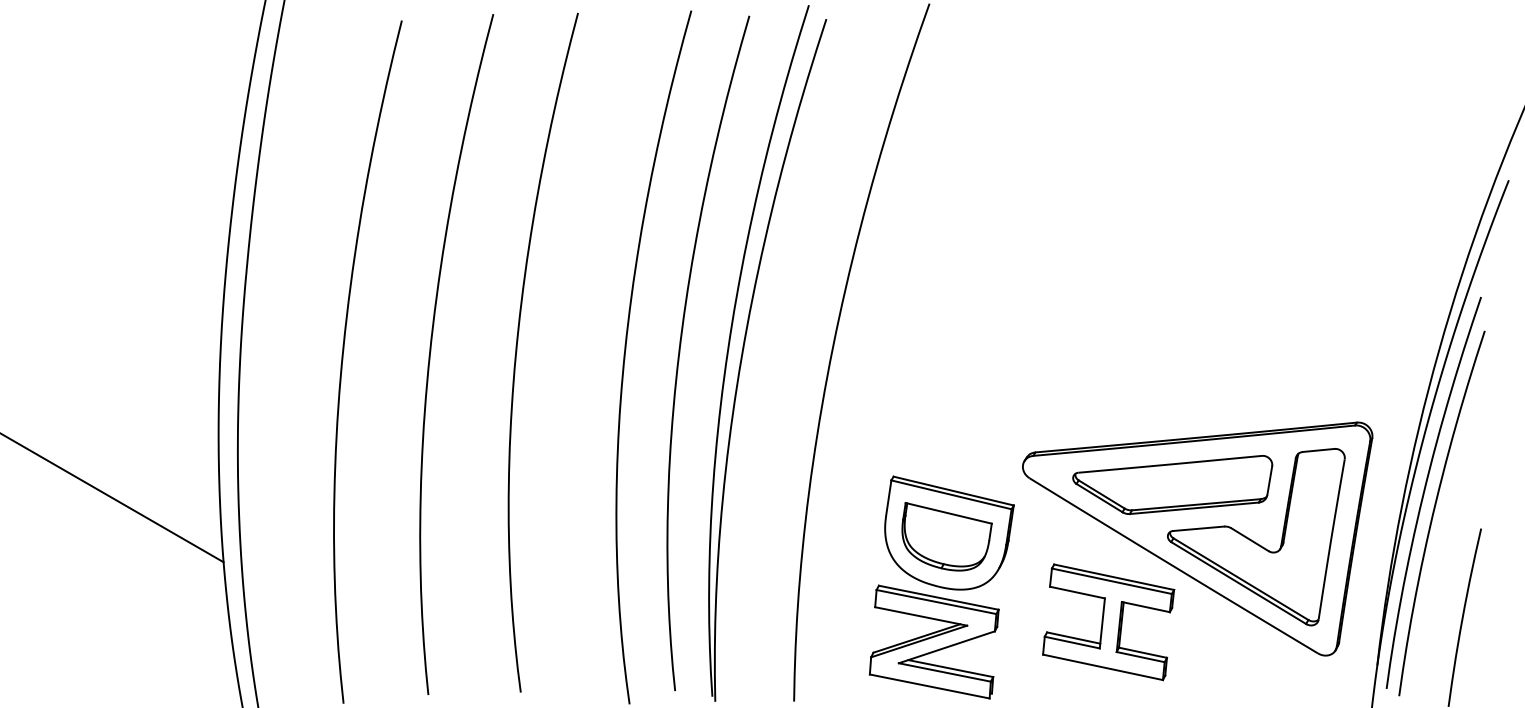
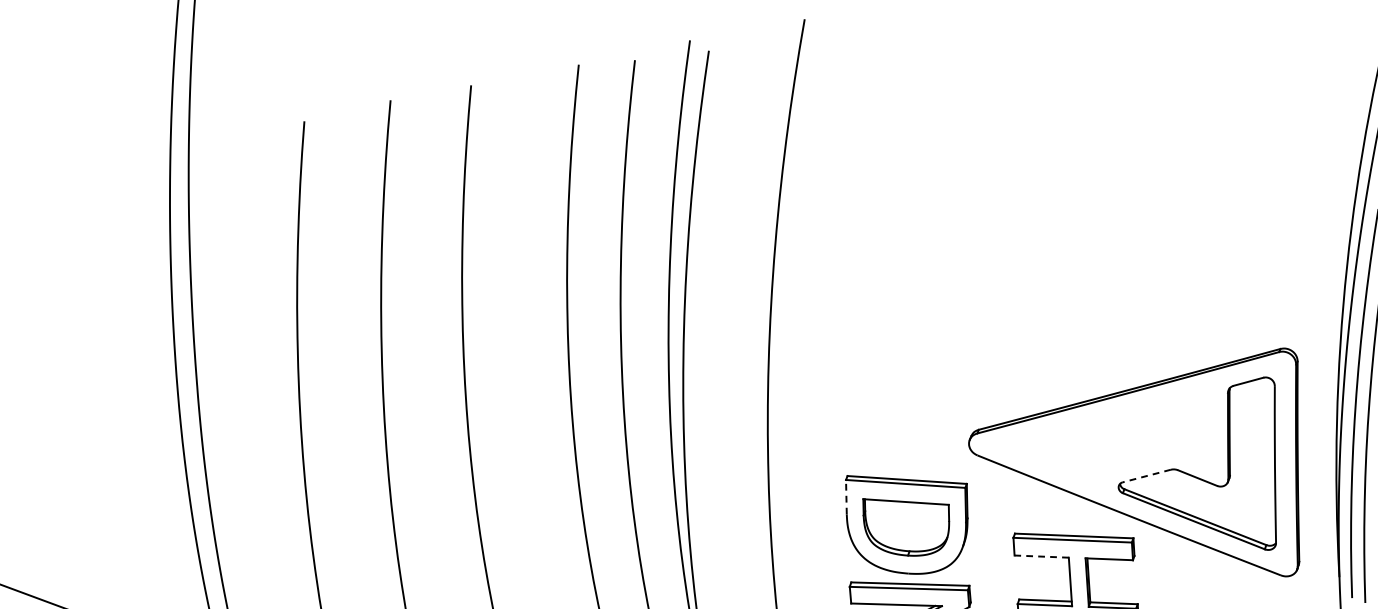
part: (1172, 484) -> (1114, 438), removed
line: (888, 498) -> (846, 497), solid -> dashed
line: (1198, 528) -> (1146, 475), solid -> dashed
line: (1076, 592) -> (1040, 556), solid -> dashed

